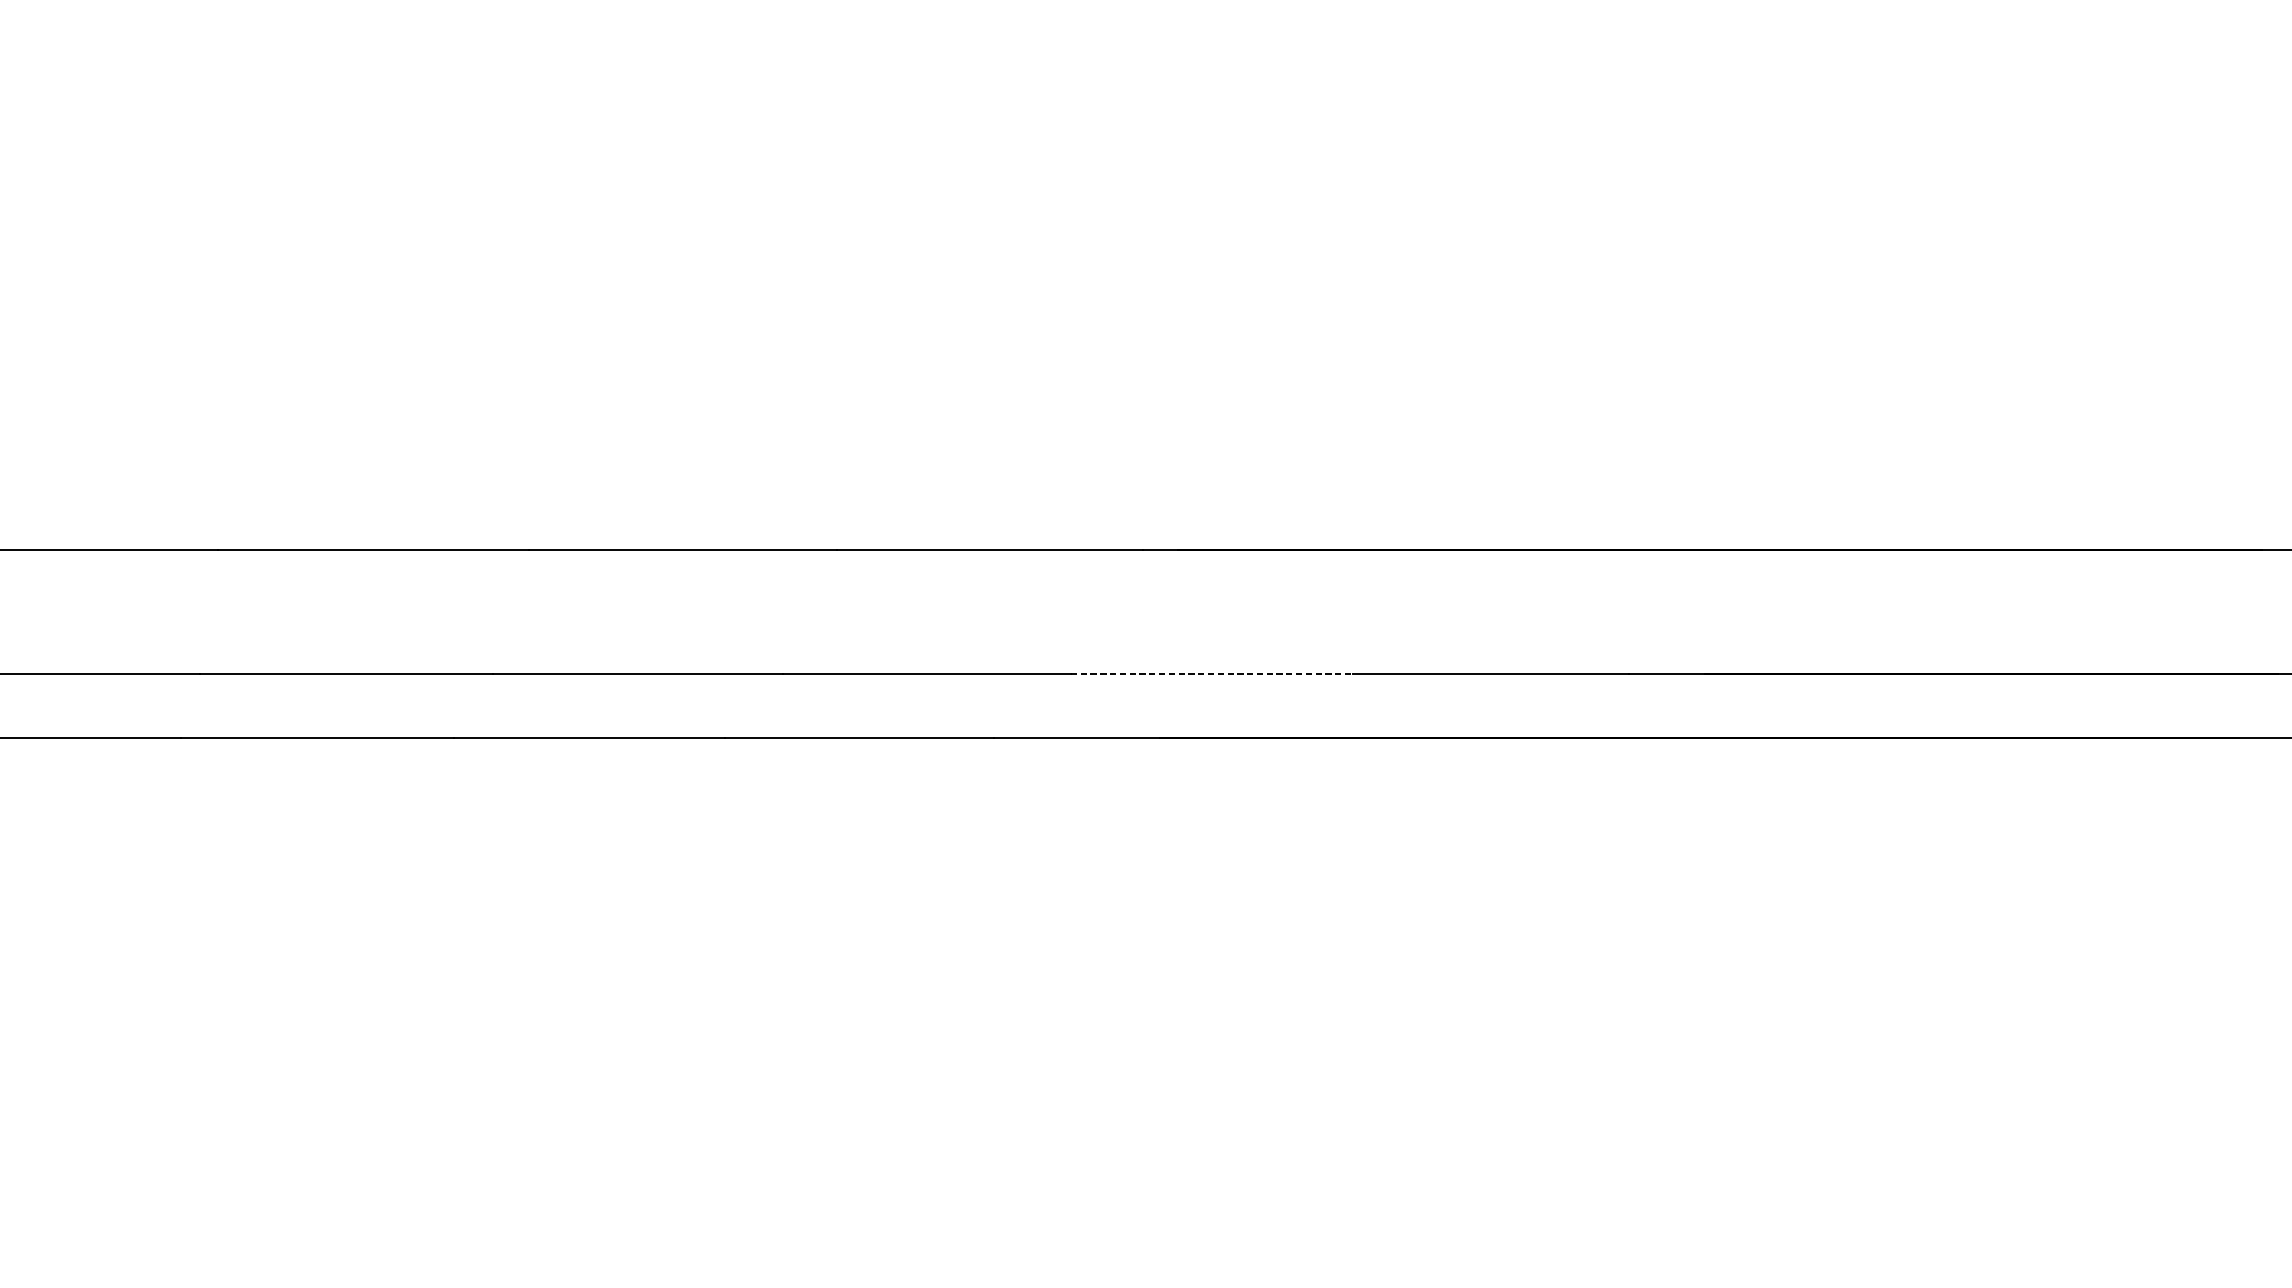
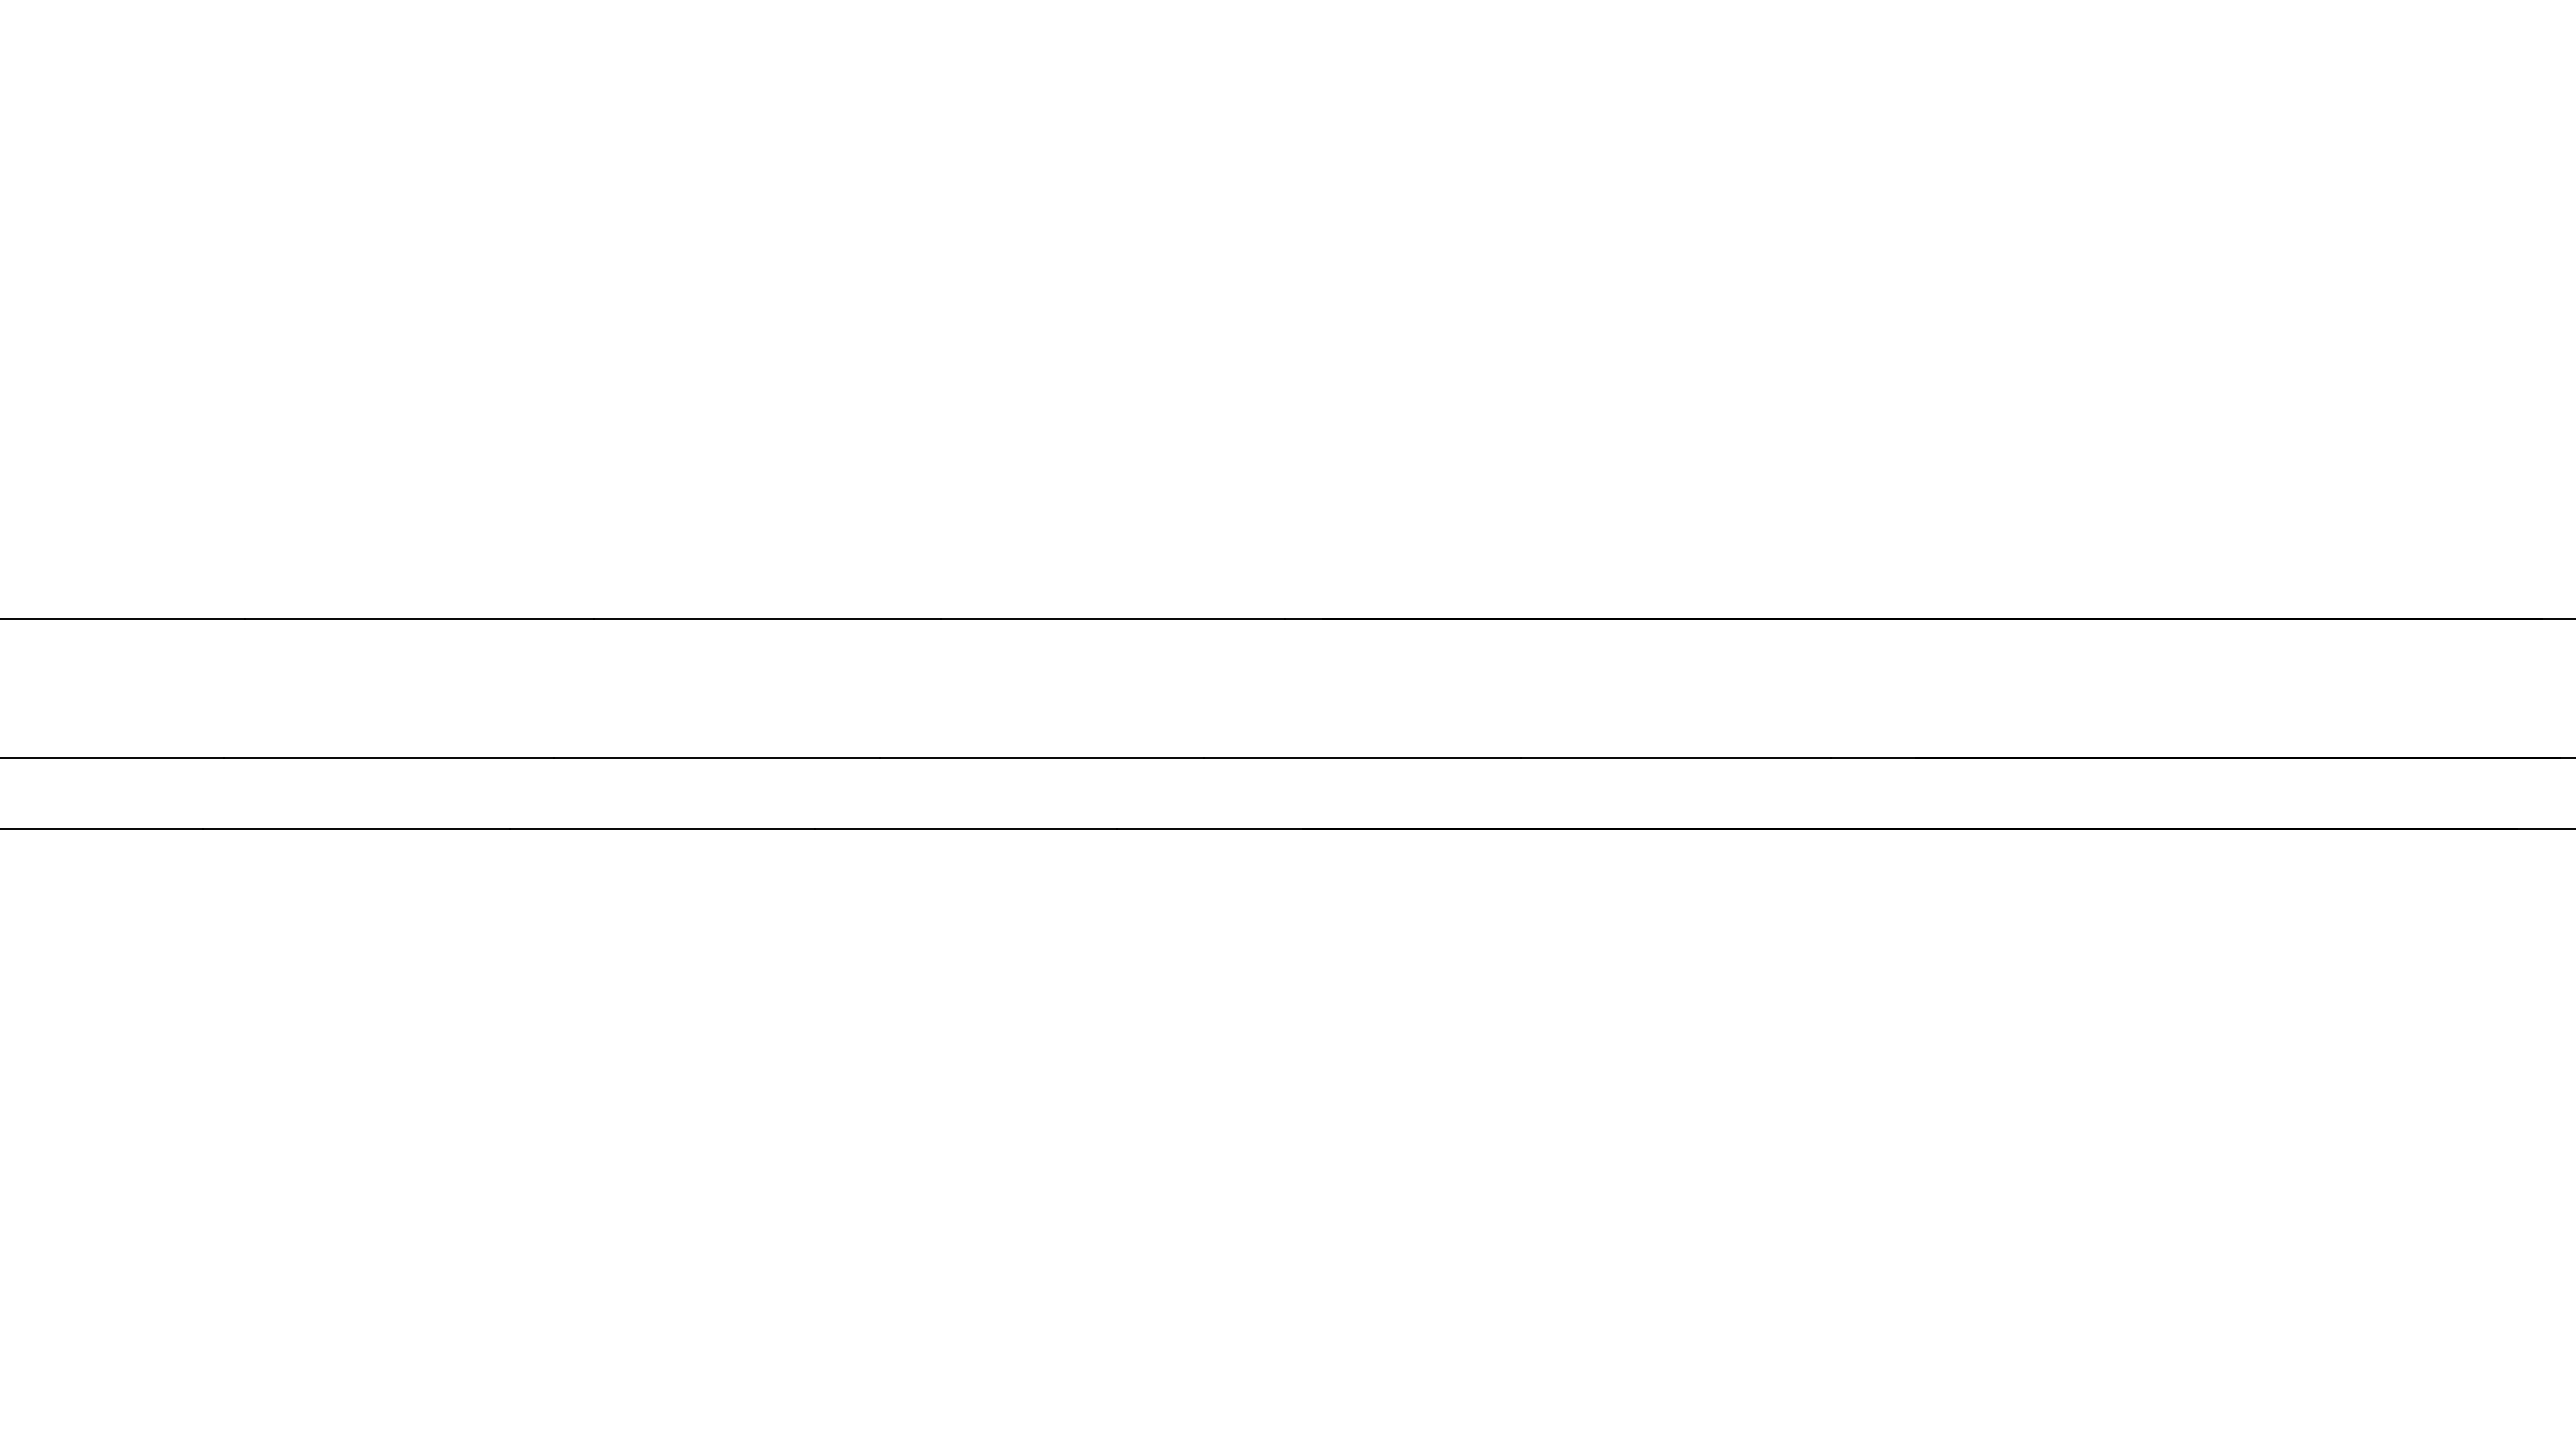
line: (1212, 674) -> (1362, 758), dashed -> solid

